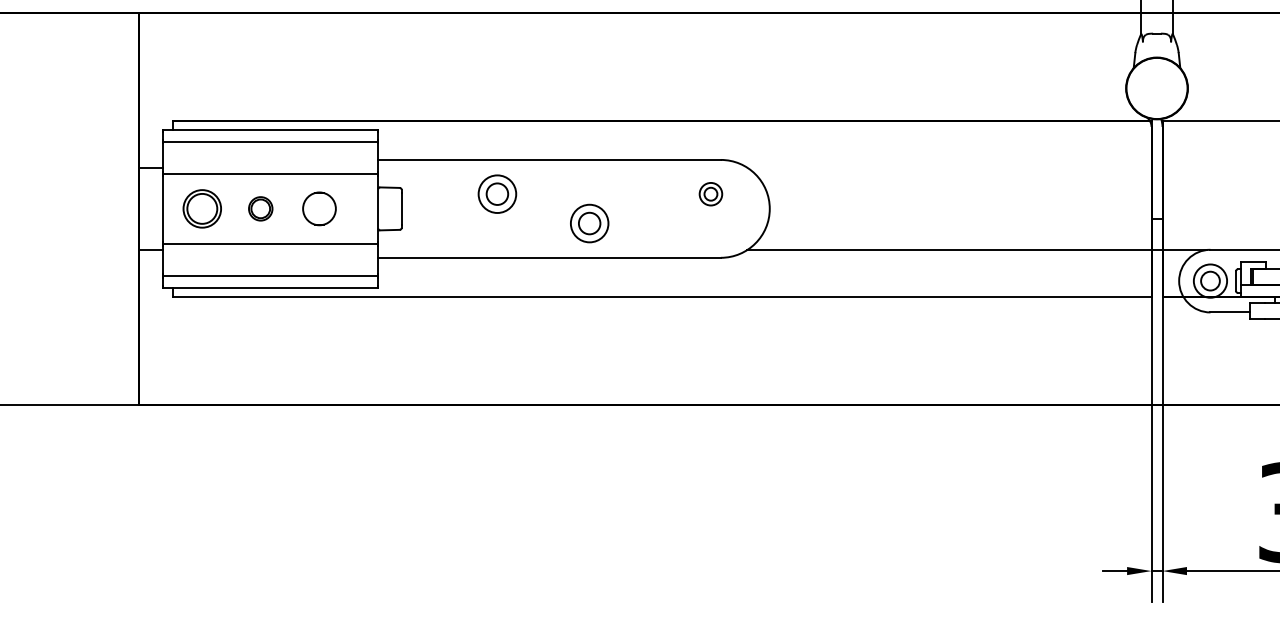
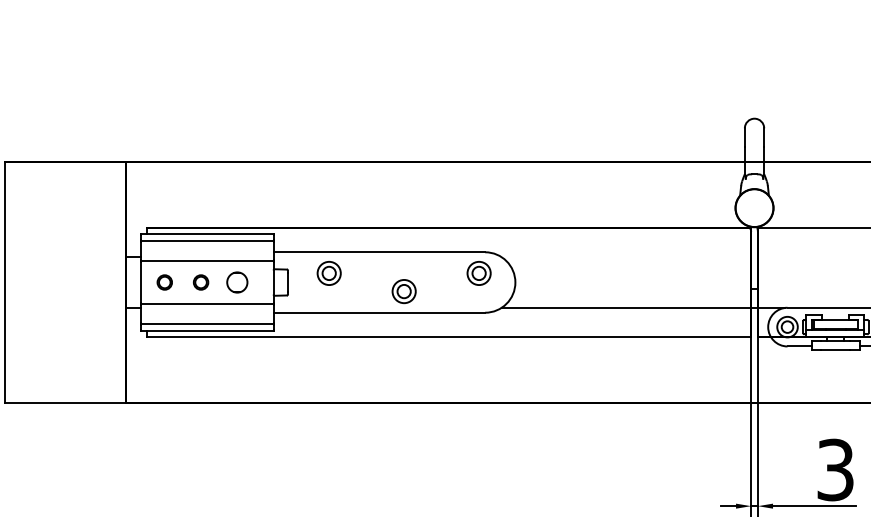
part: (496, 194) -> (328, 273), moved
part: (710, 194) -> (478, 273), size x1.67
circle: (201, 208) -> (164, 282), size x0.62

